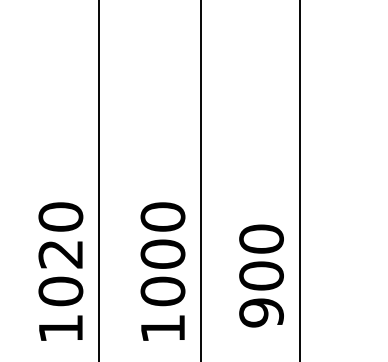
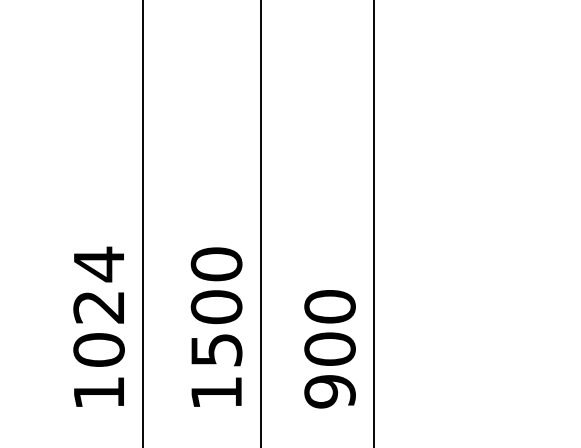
text: (60, 217) -> (98, 264), 1020 -> 1024
text: (261, 276) -> (329, 349), moved
text: (162, 291) -> (216, 349), 1000 -> 1500

